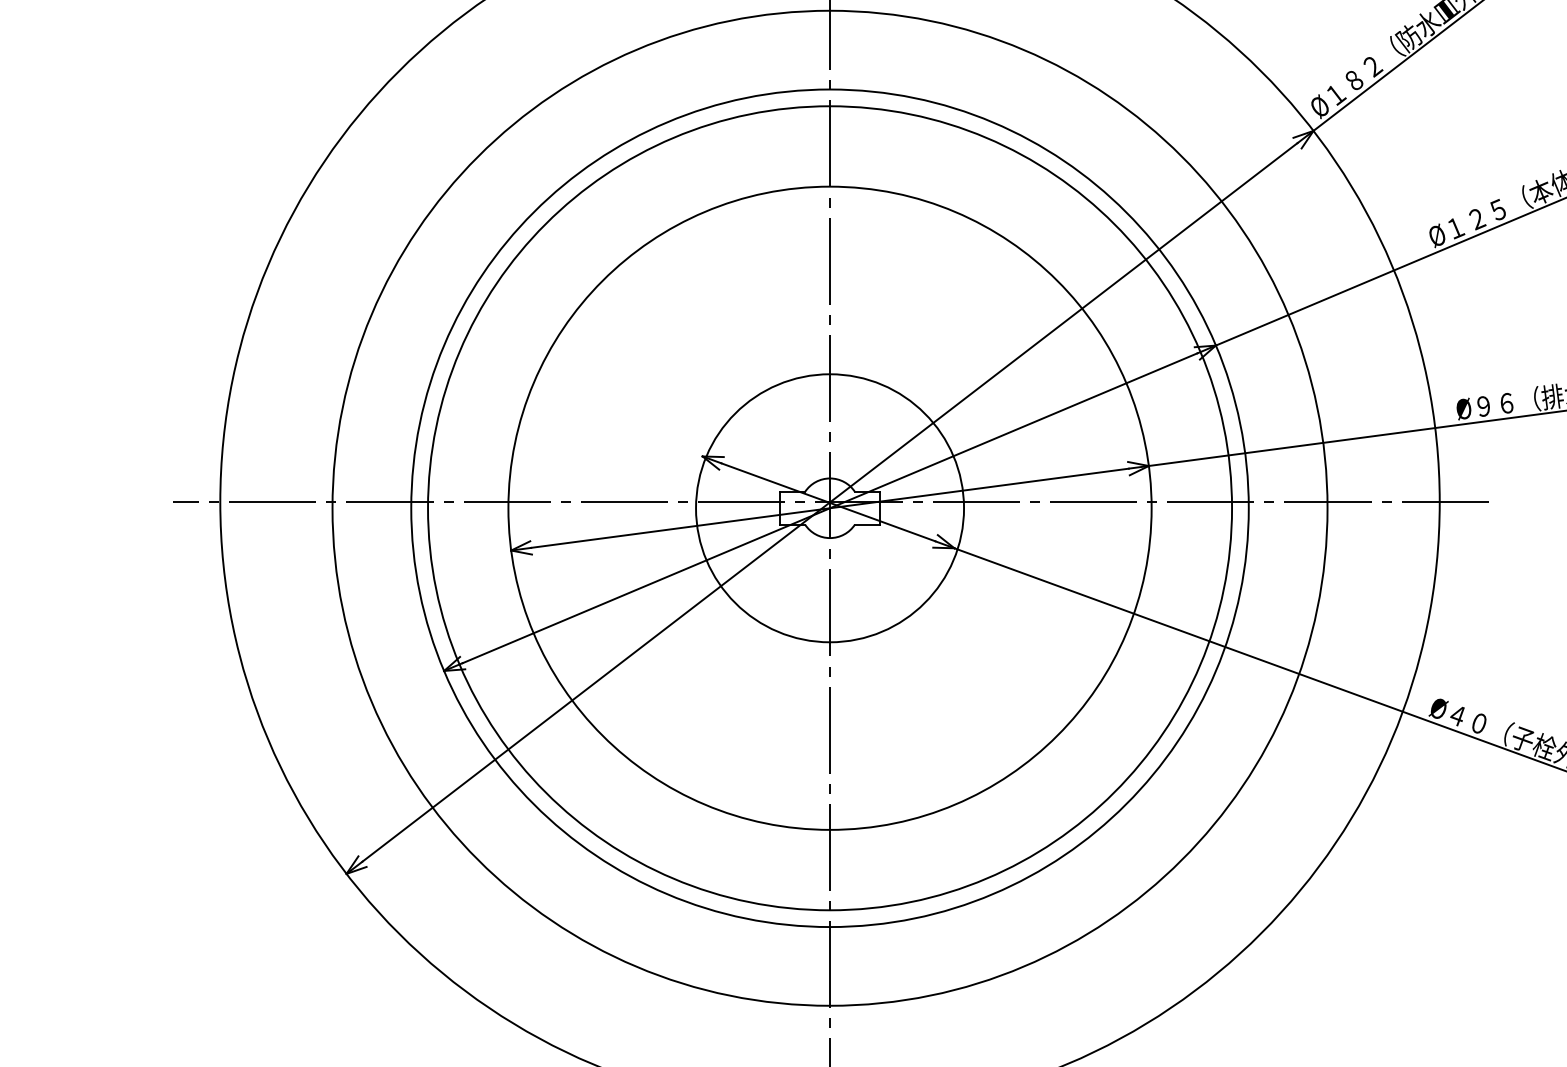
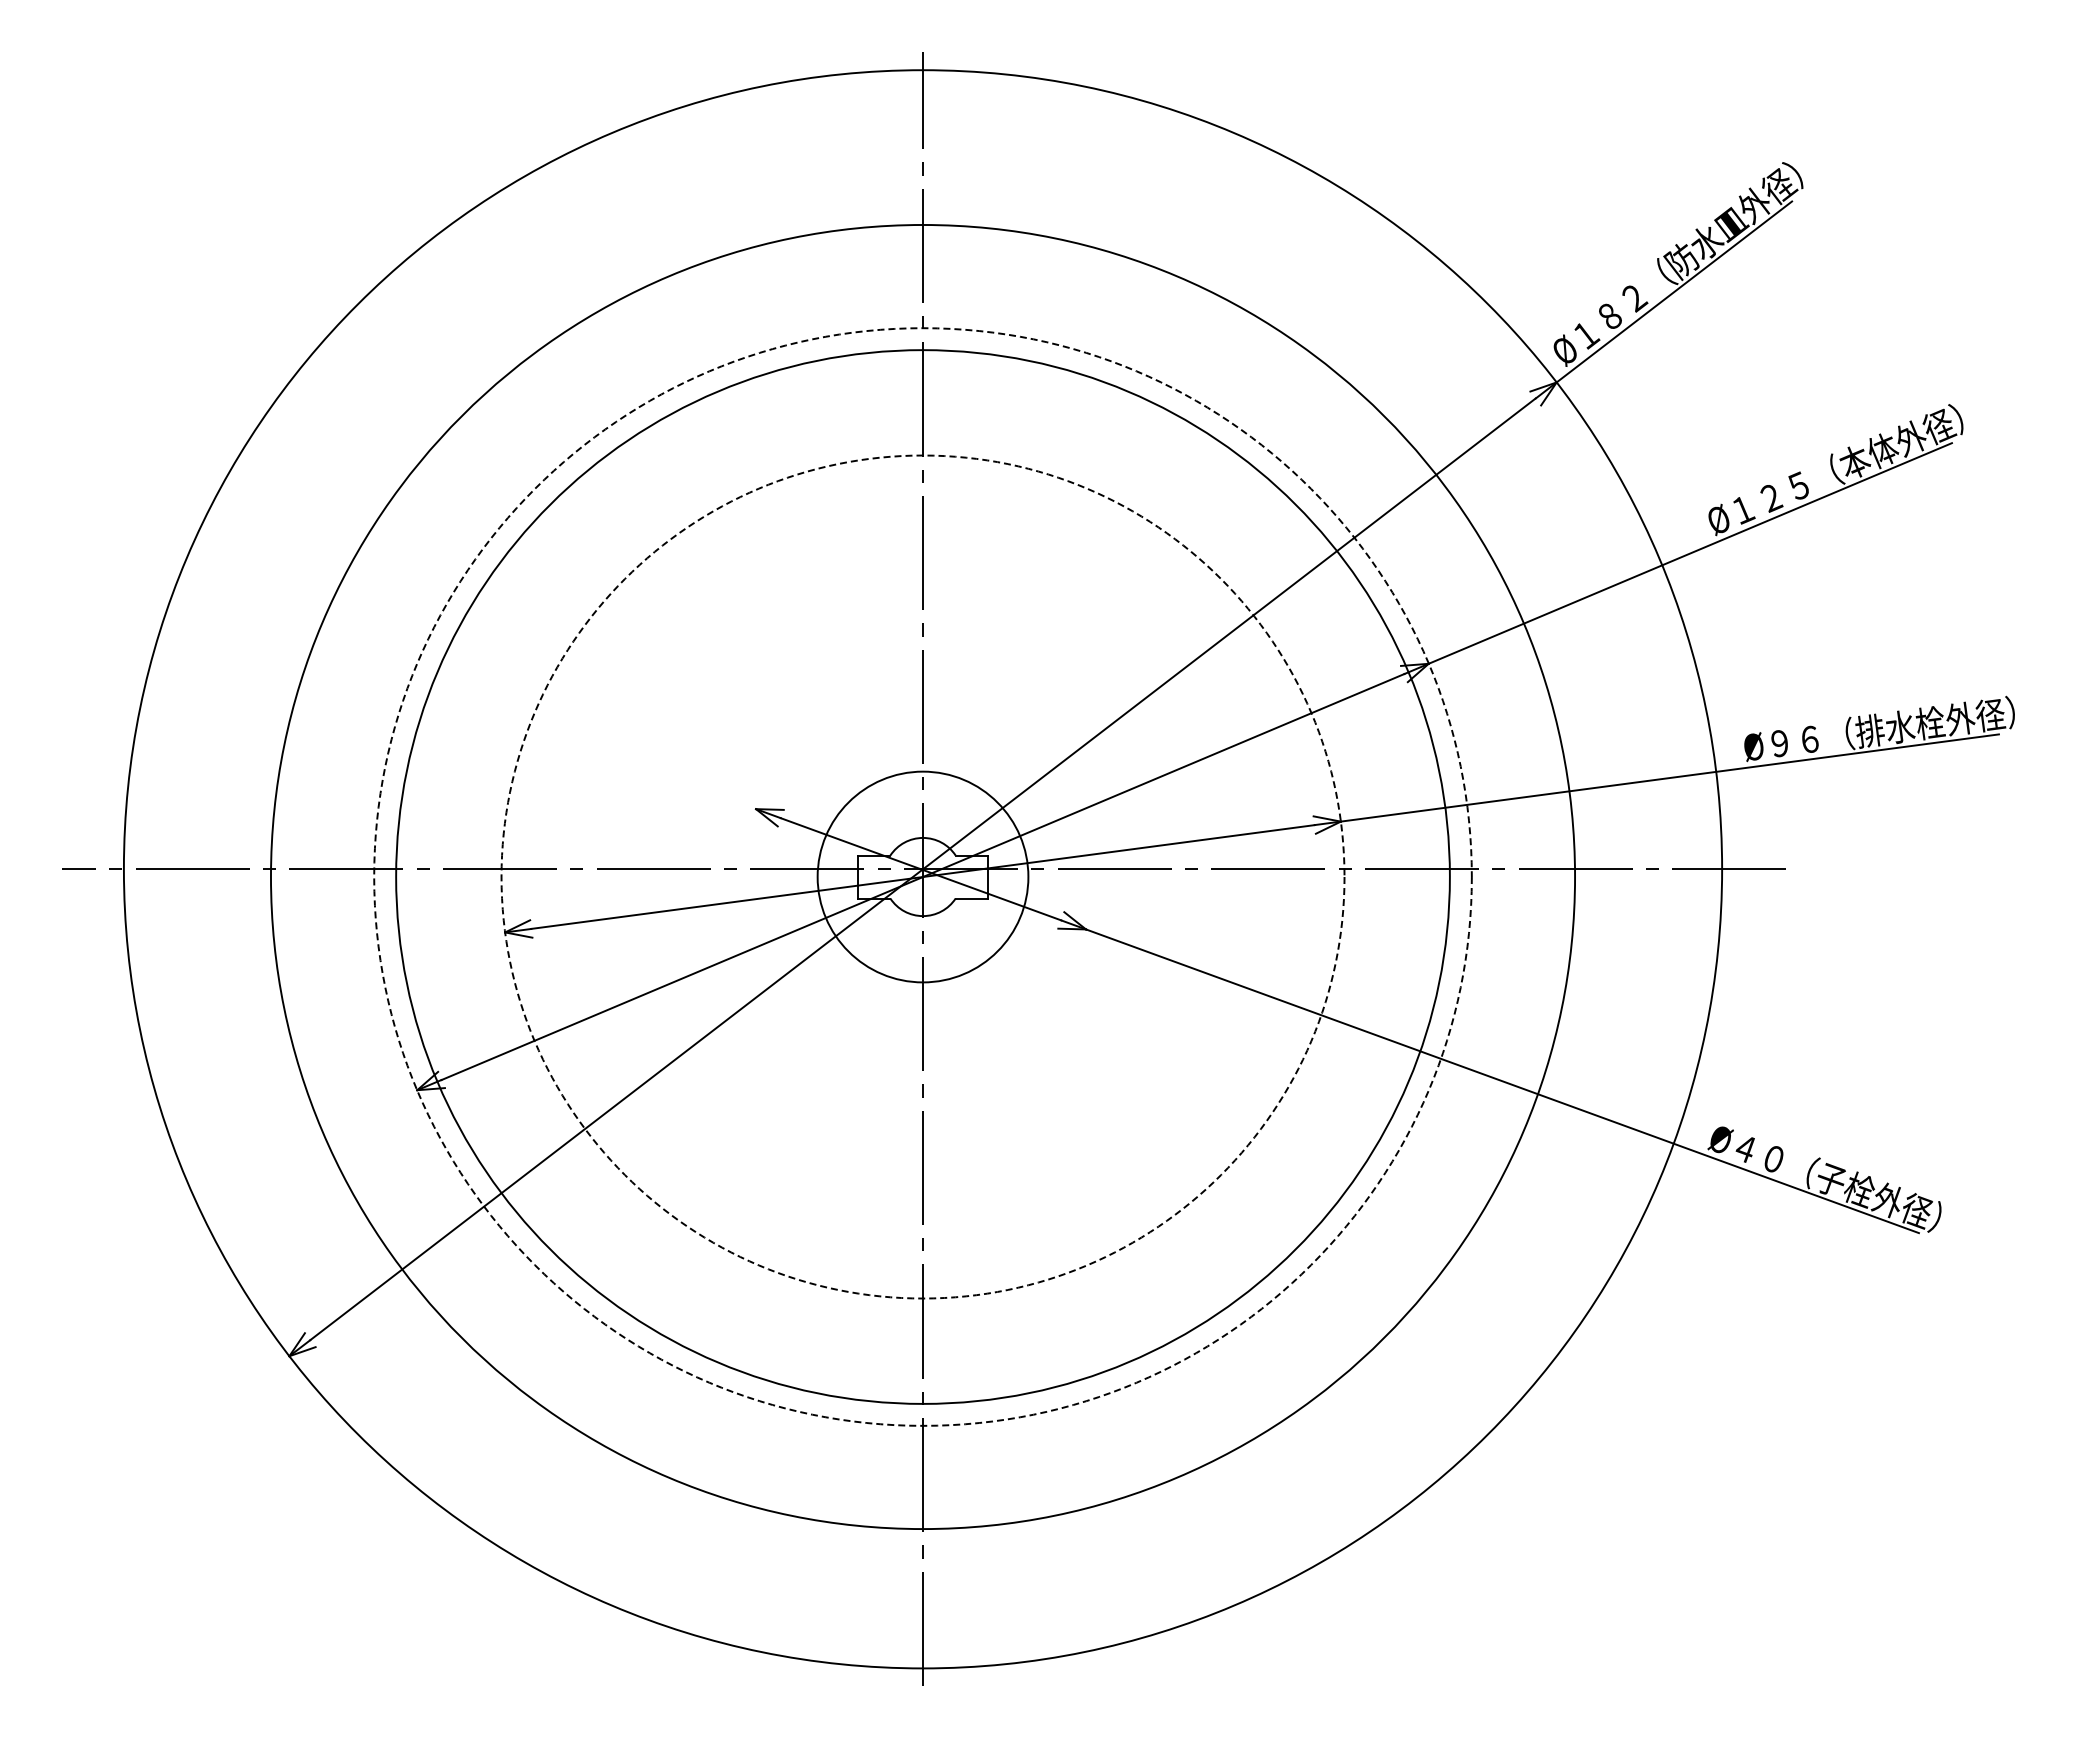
circle: (829, 507) -> (922, 876), size x0.6
circle: (829, 507) -> (922, 876), solid -> dashed
circle: (829, 507) -> (922, 876), solid -> dashed

